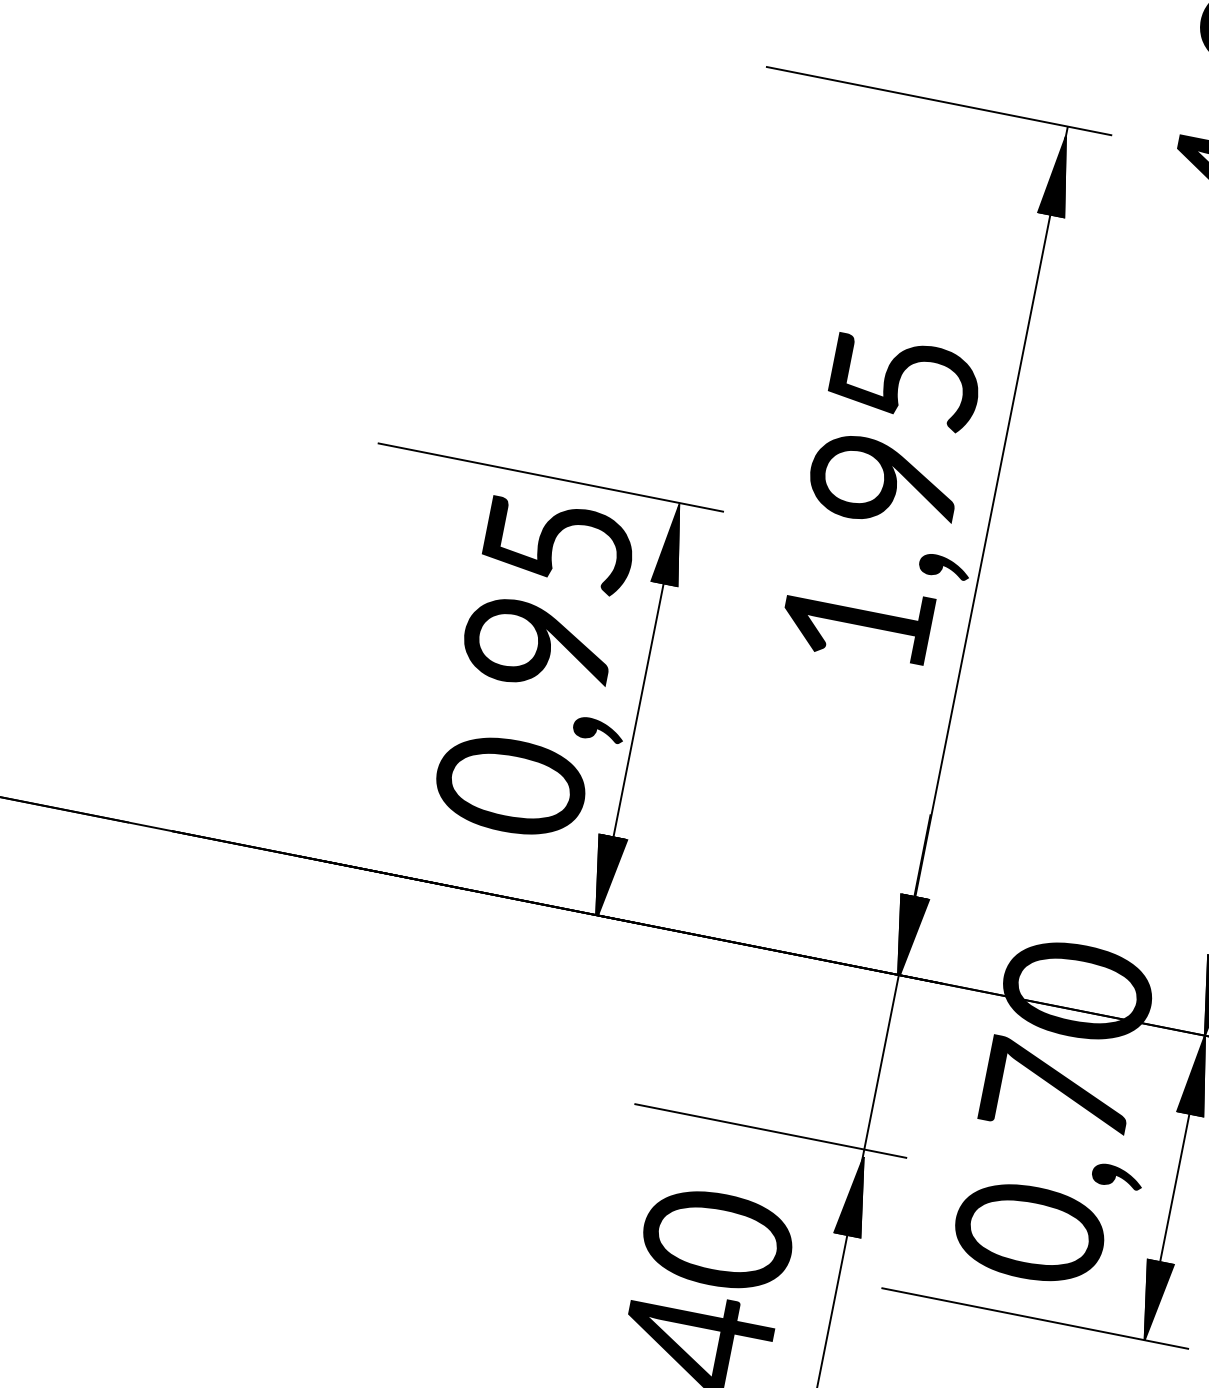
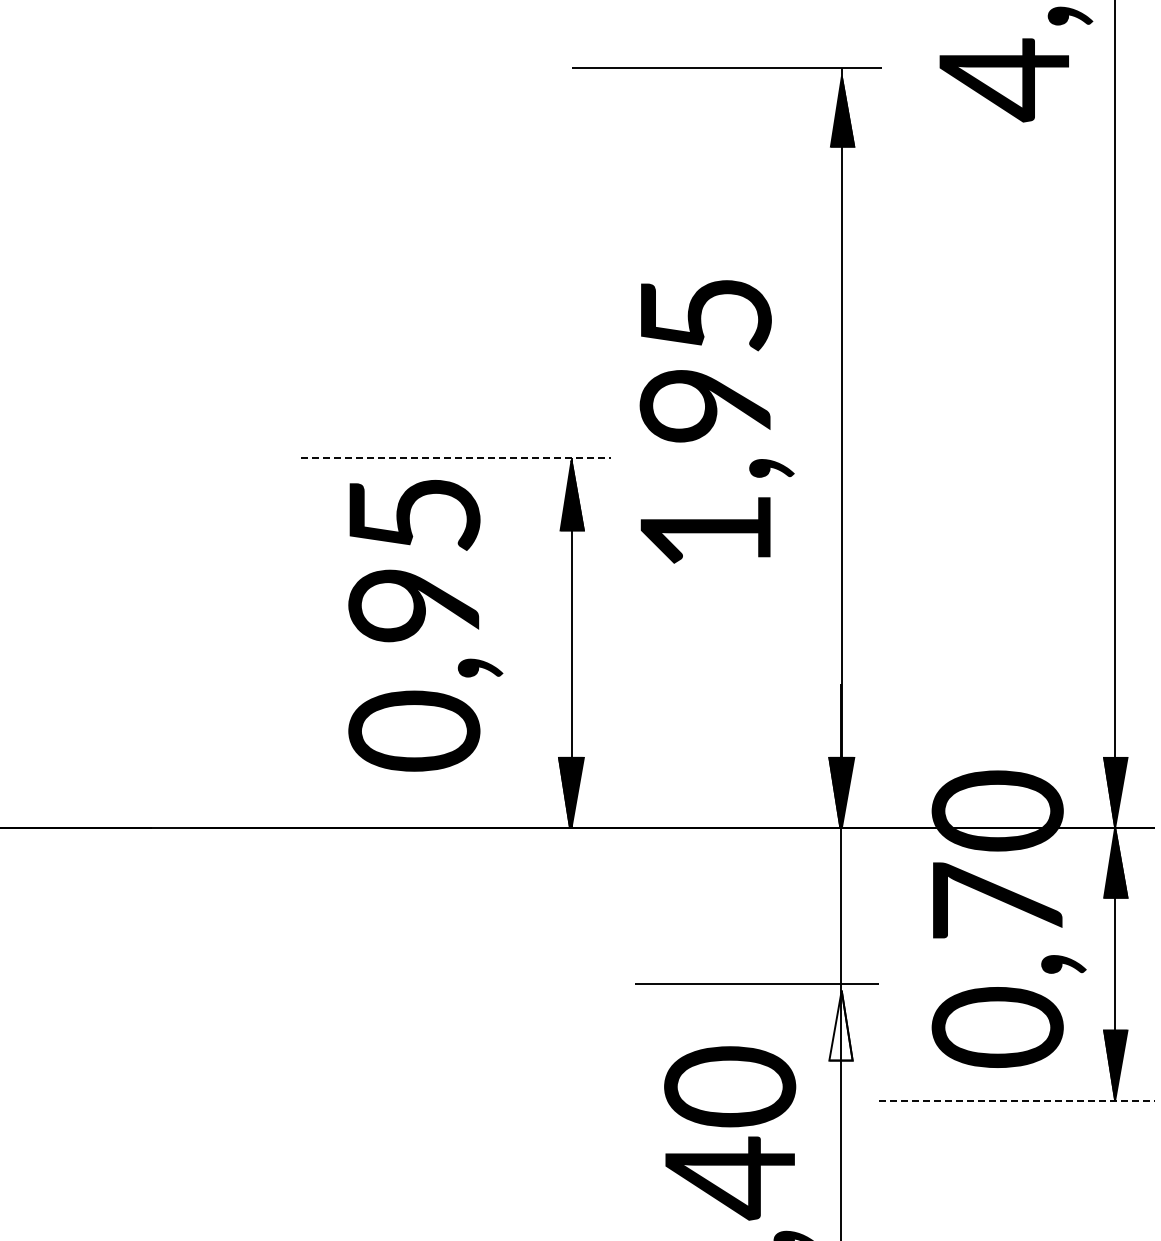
line: (551, 477) -> (456, 458), solid -> dashed
text: (893, 502) -> (716, 421), moved
text: (546, 670) -> (425, 625), moved
fill: (854, 1195) -> (840, 1025), removed
line: (1035, 1318) -> (1017, 1100), solid -> dashed

